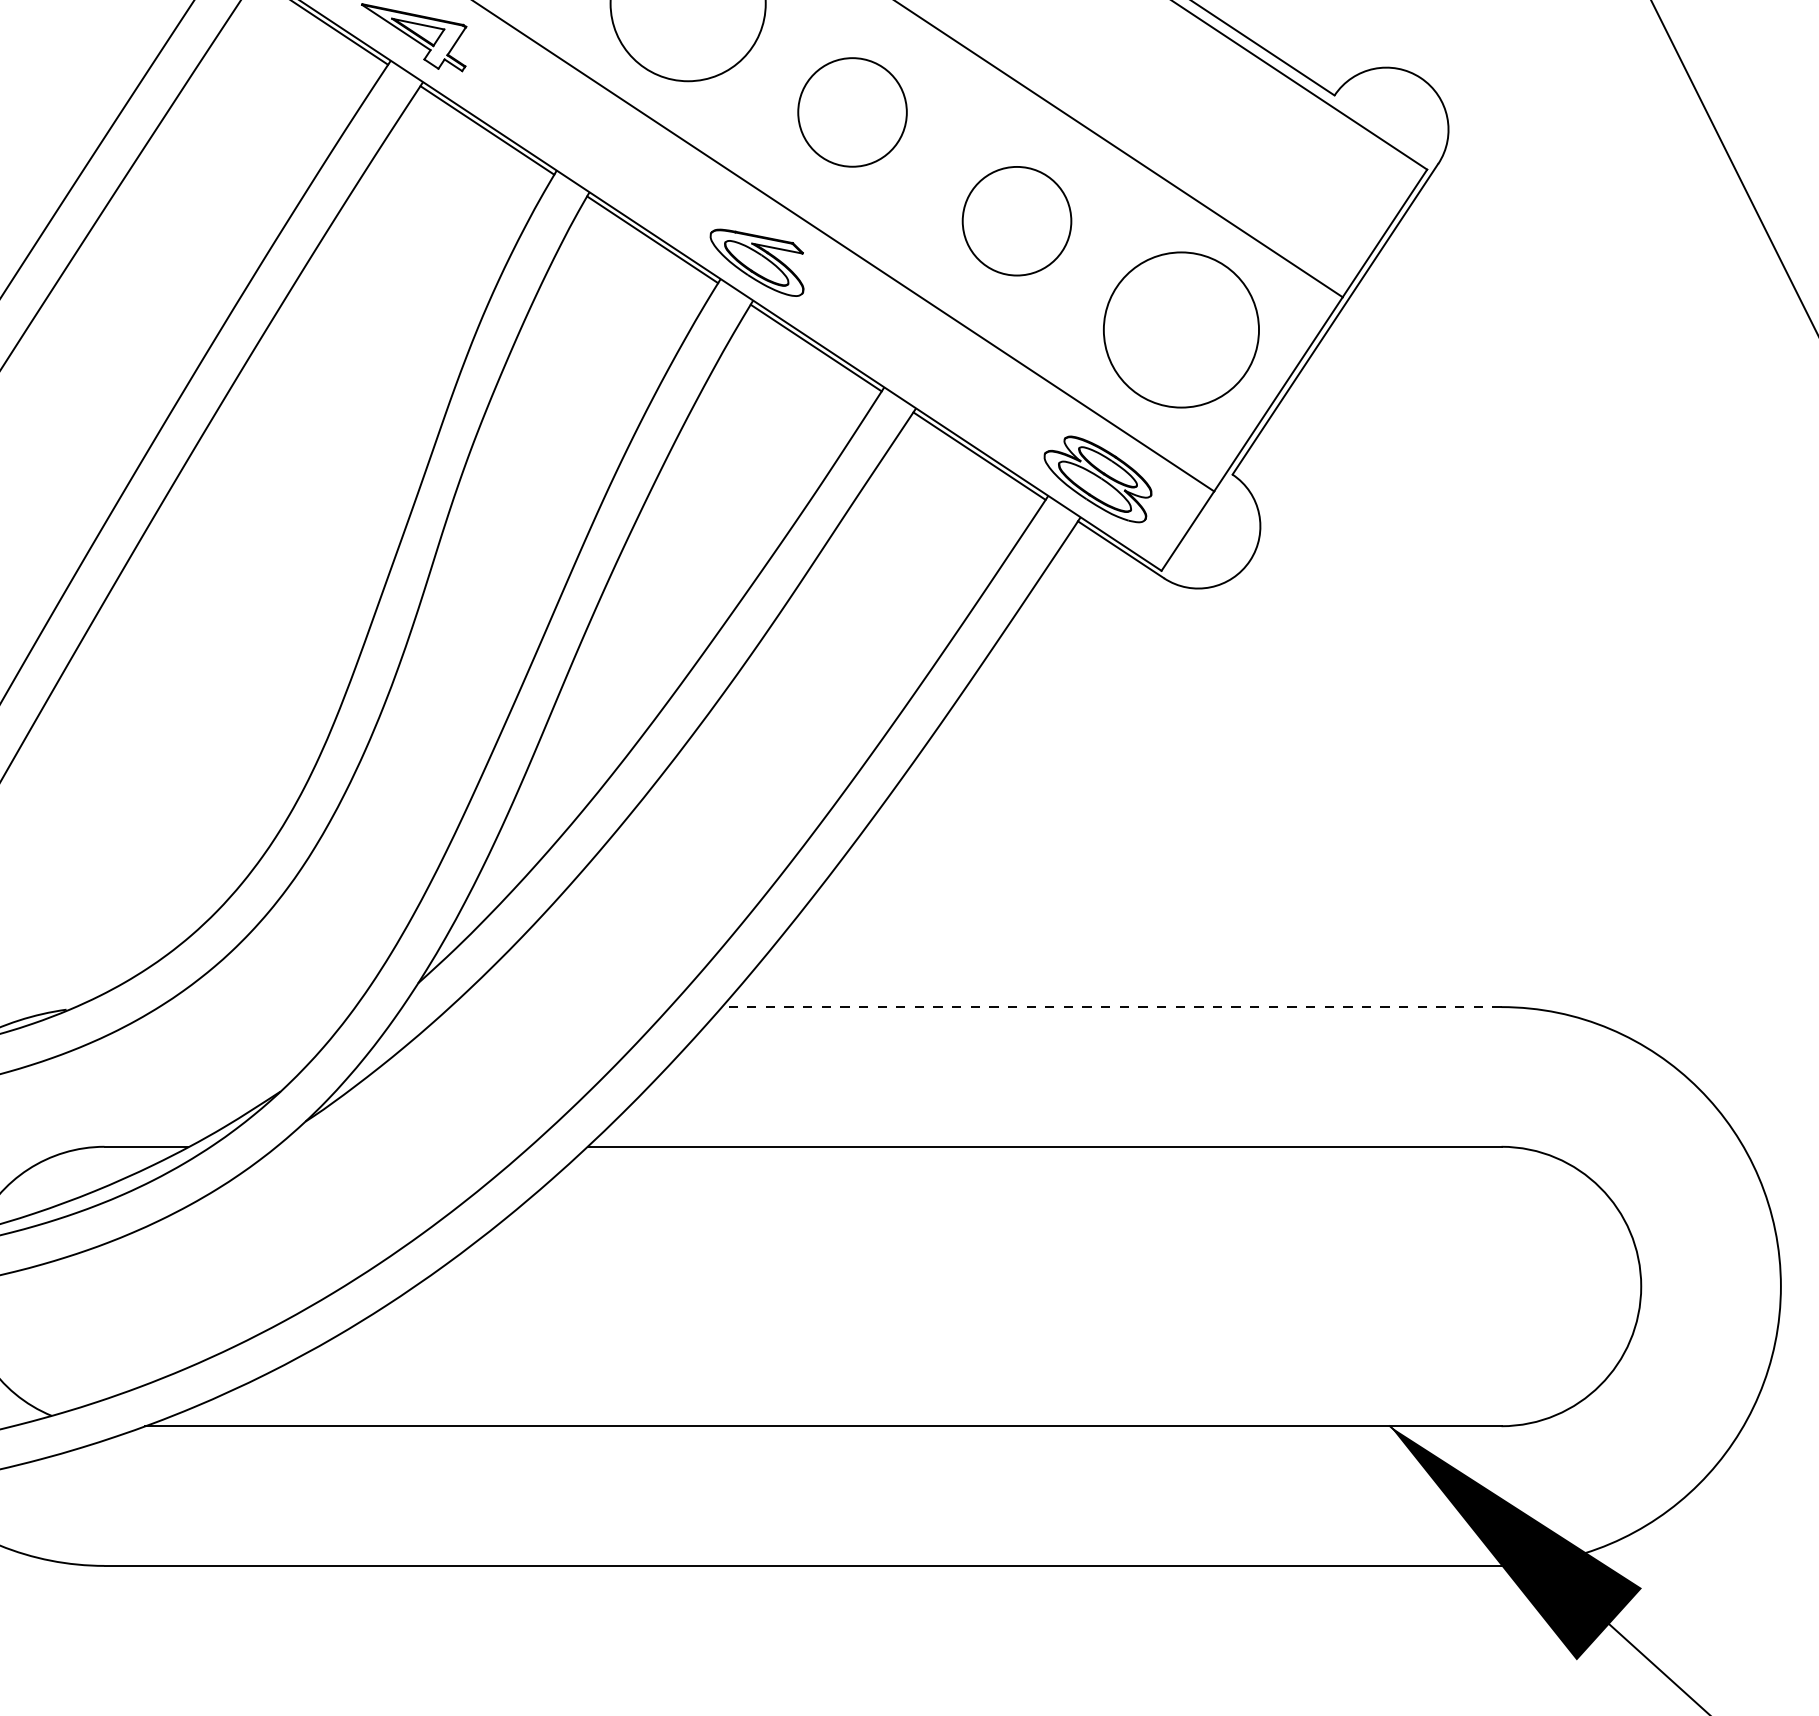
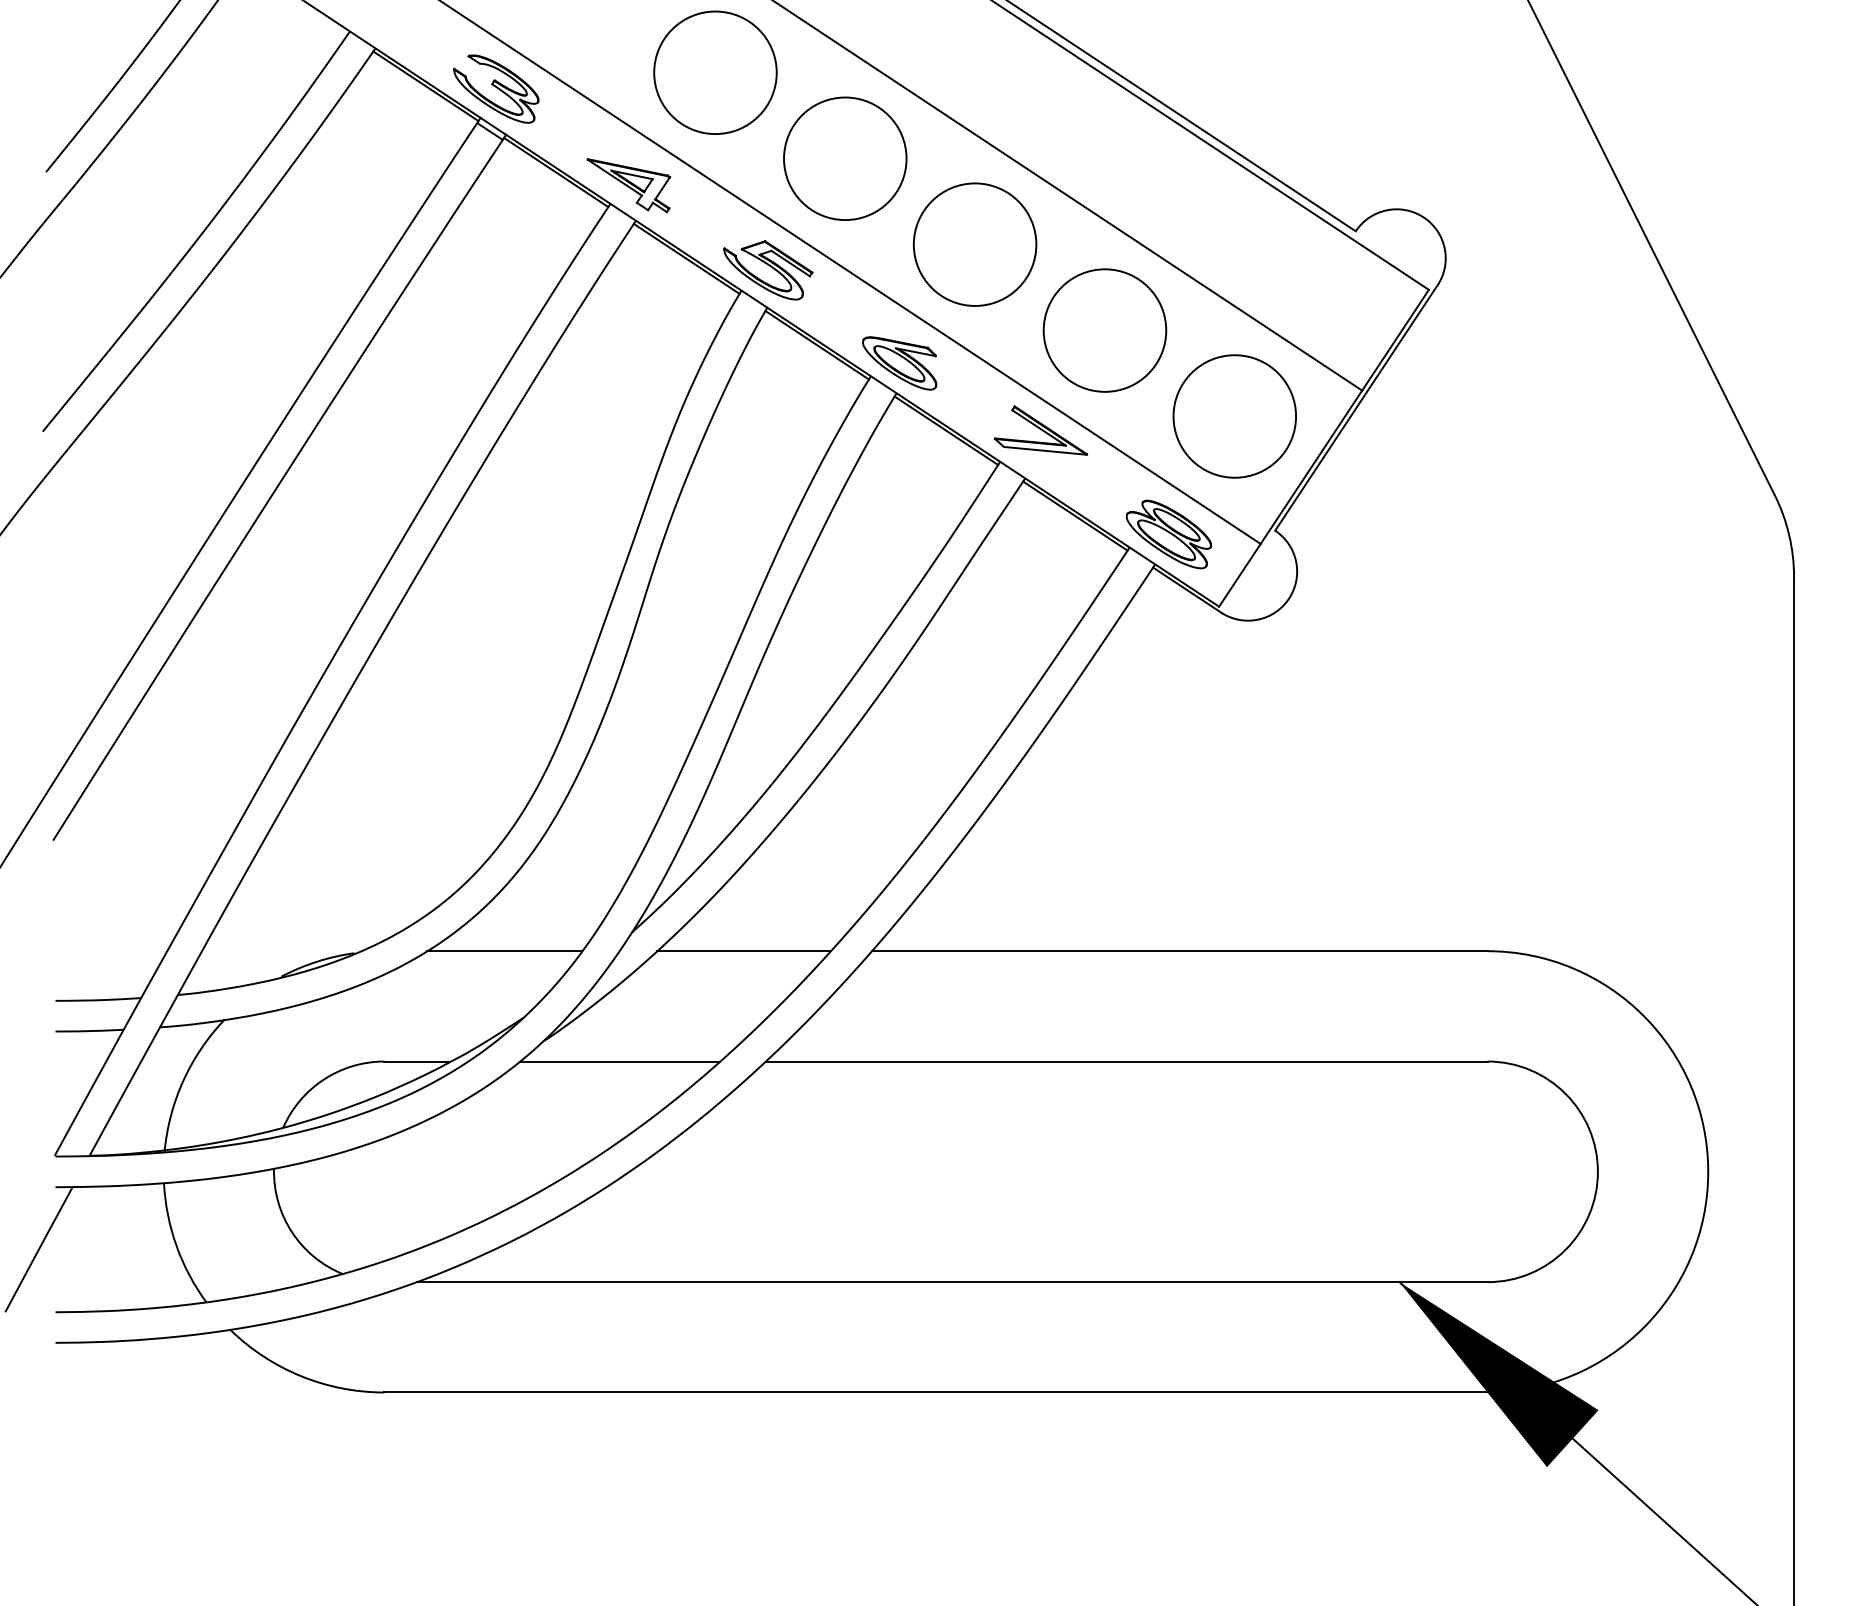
circle: (851, 112) -> (974, 244), size x1.43
part: (590, 145) -> (768, 270), added
circle: (1016, 221) -> (1104, 330), size x1.43
part: (935, 347) -> (1040, 430), added
line: (256, 1007) -> (504, 951), added
line: (559, 1007) -> (743, 951), added
line: (1111, 1007) -> (1179, 951), dashed -> solid
line: (403, 1146) -> (620, 1061), added

